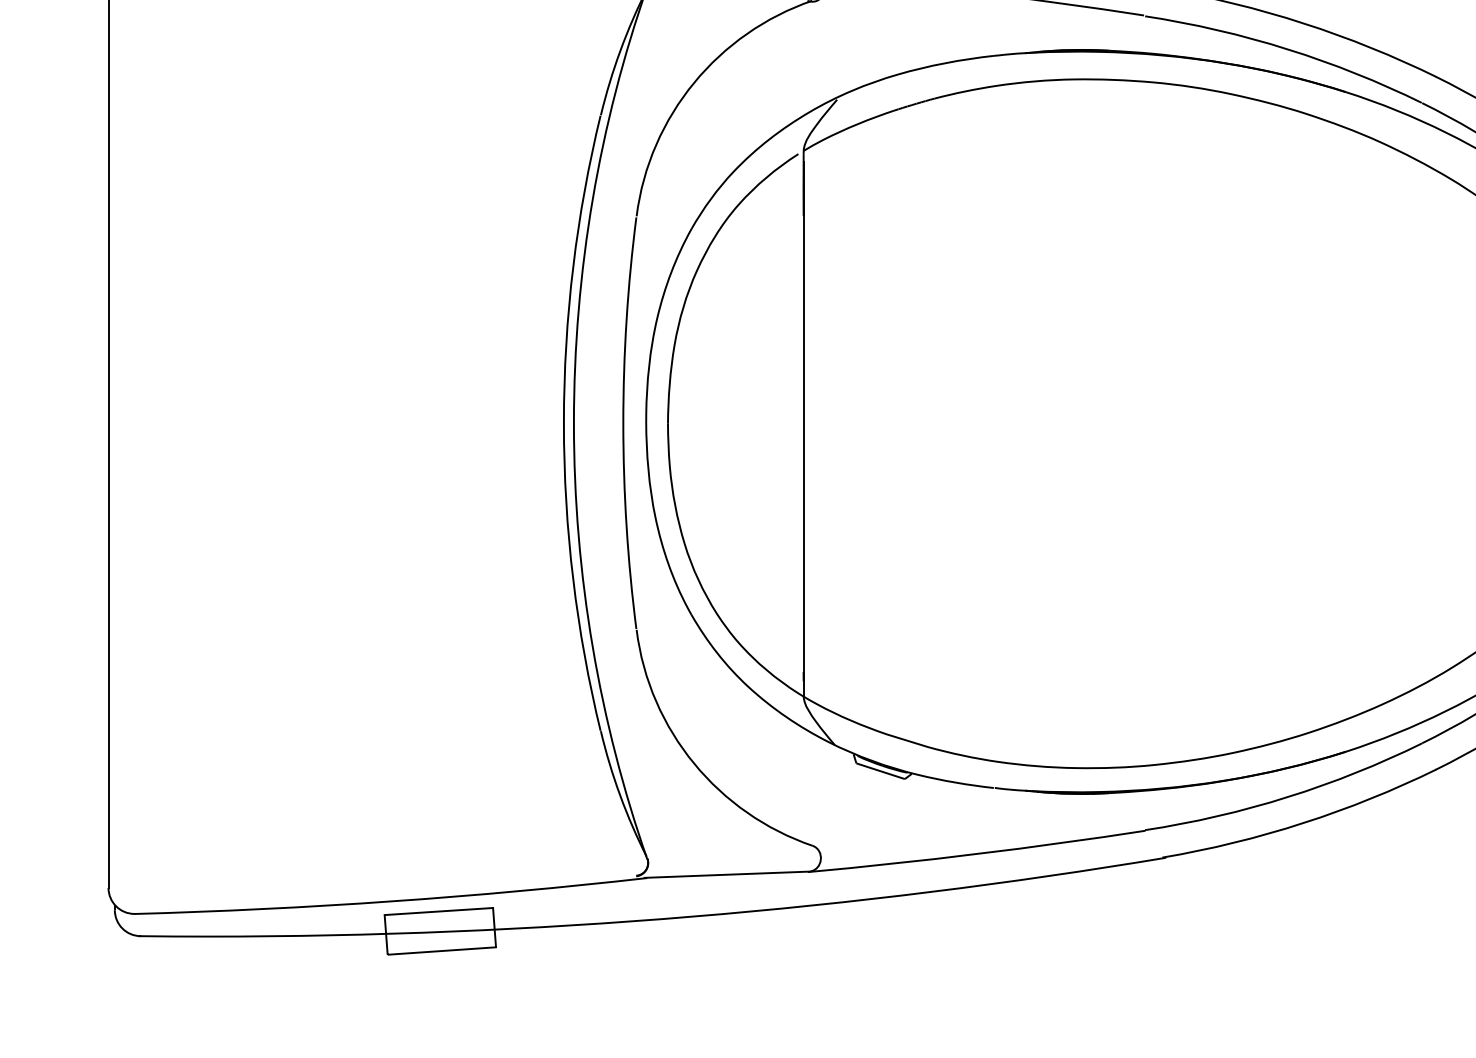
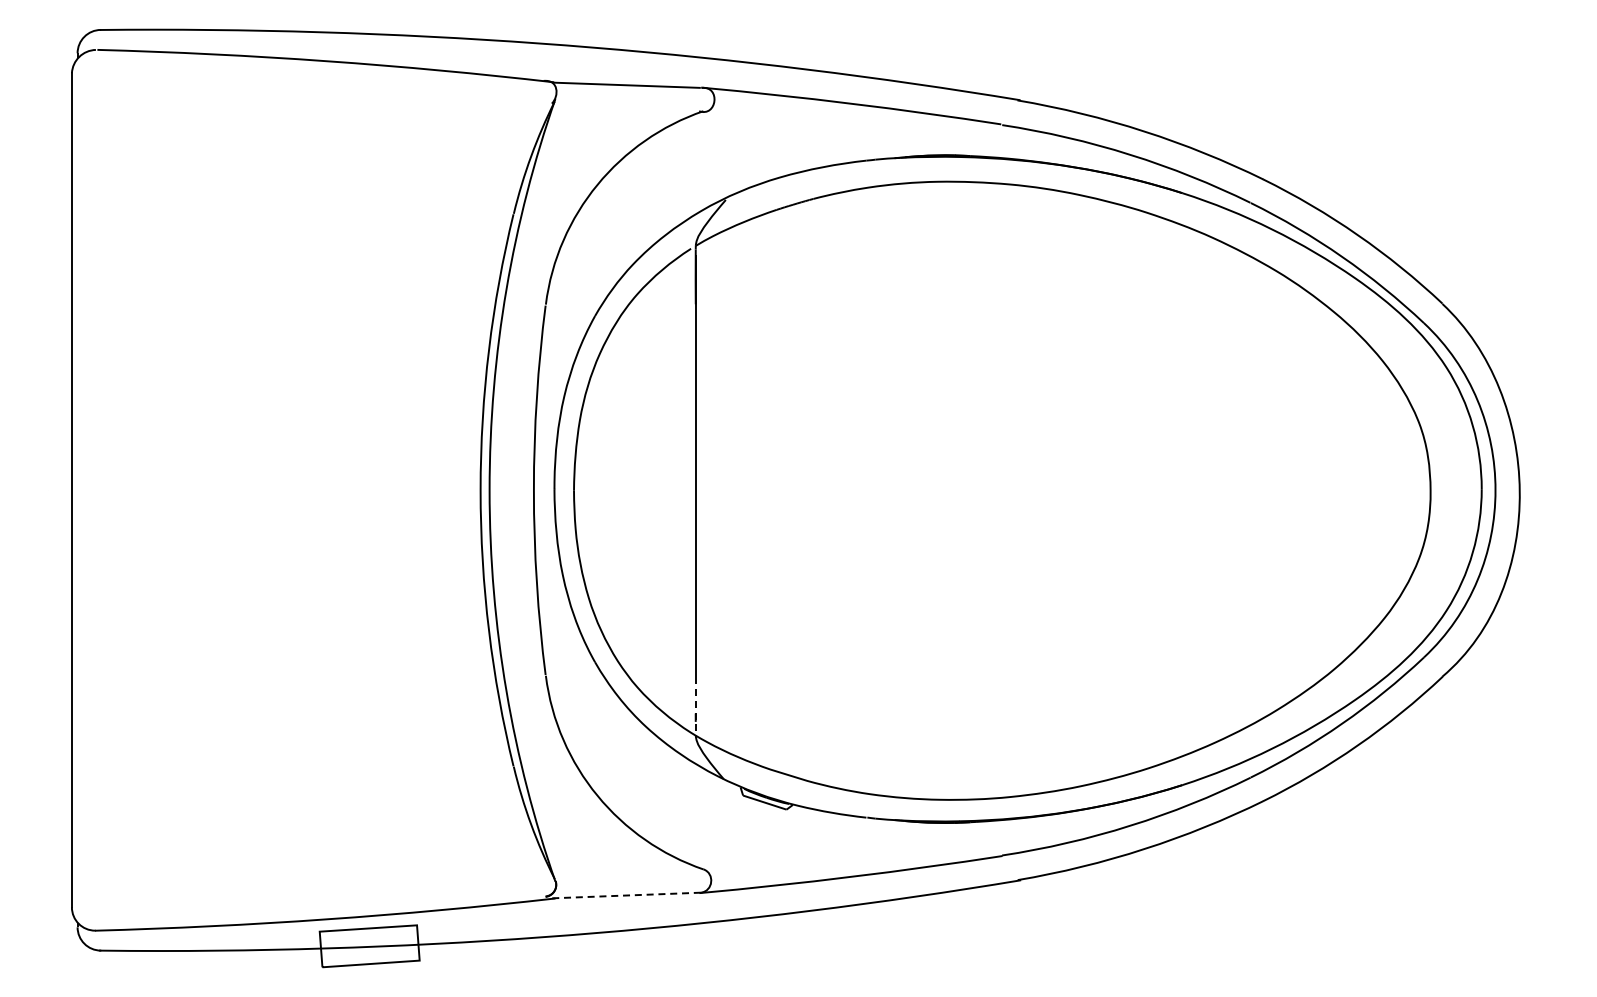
line: (803, 664) -> (695, 706), solid -> dashed
line: (727, 874) -> (627, 895), solid -> dashed

